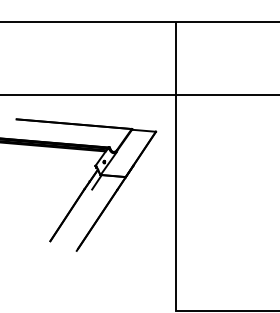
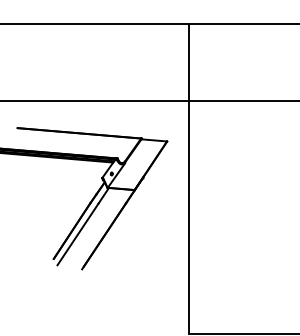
line: (72, 218) -> (77, 234), added

